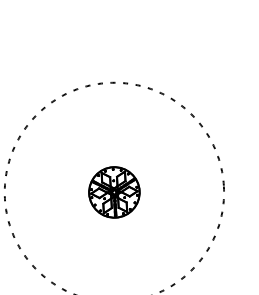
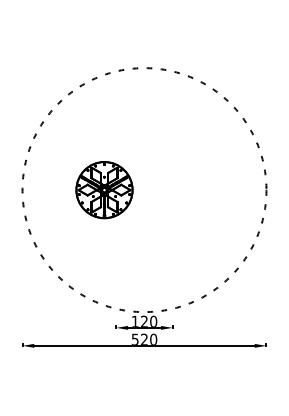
part: (114, 192) -> (104, 190), moved

